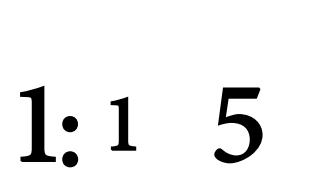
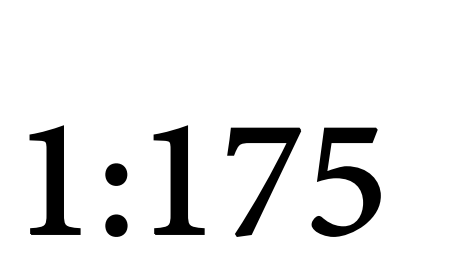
part: (123, 123) -> (179, 179), size x1.43
part: (181, 125) -> (263, 182), added
part: (70, 132) -> (116, 186), moved

